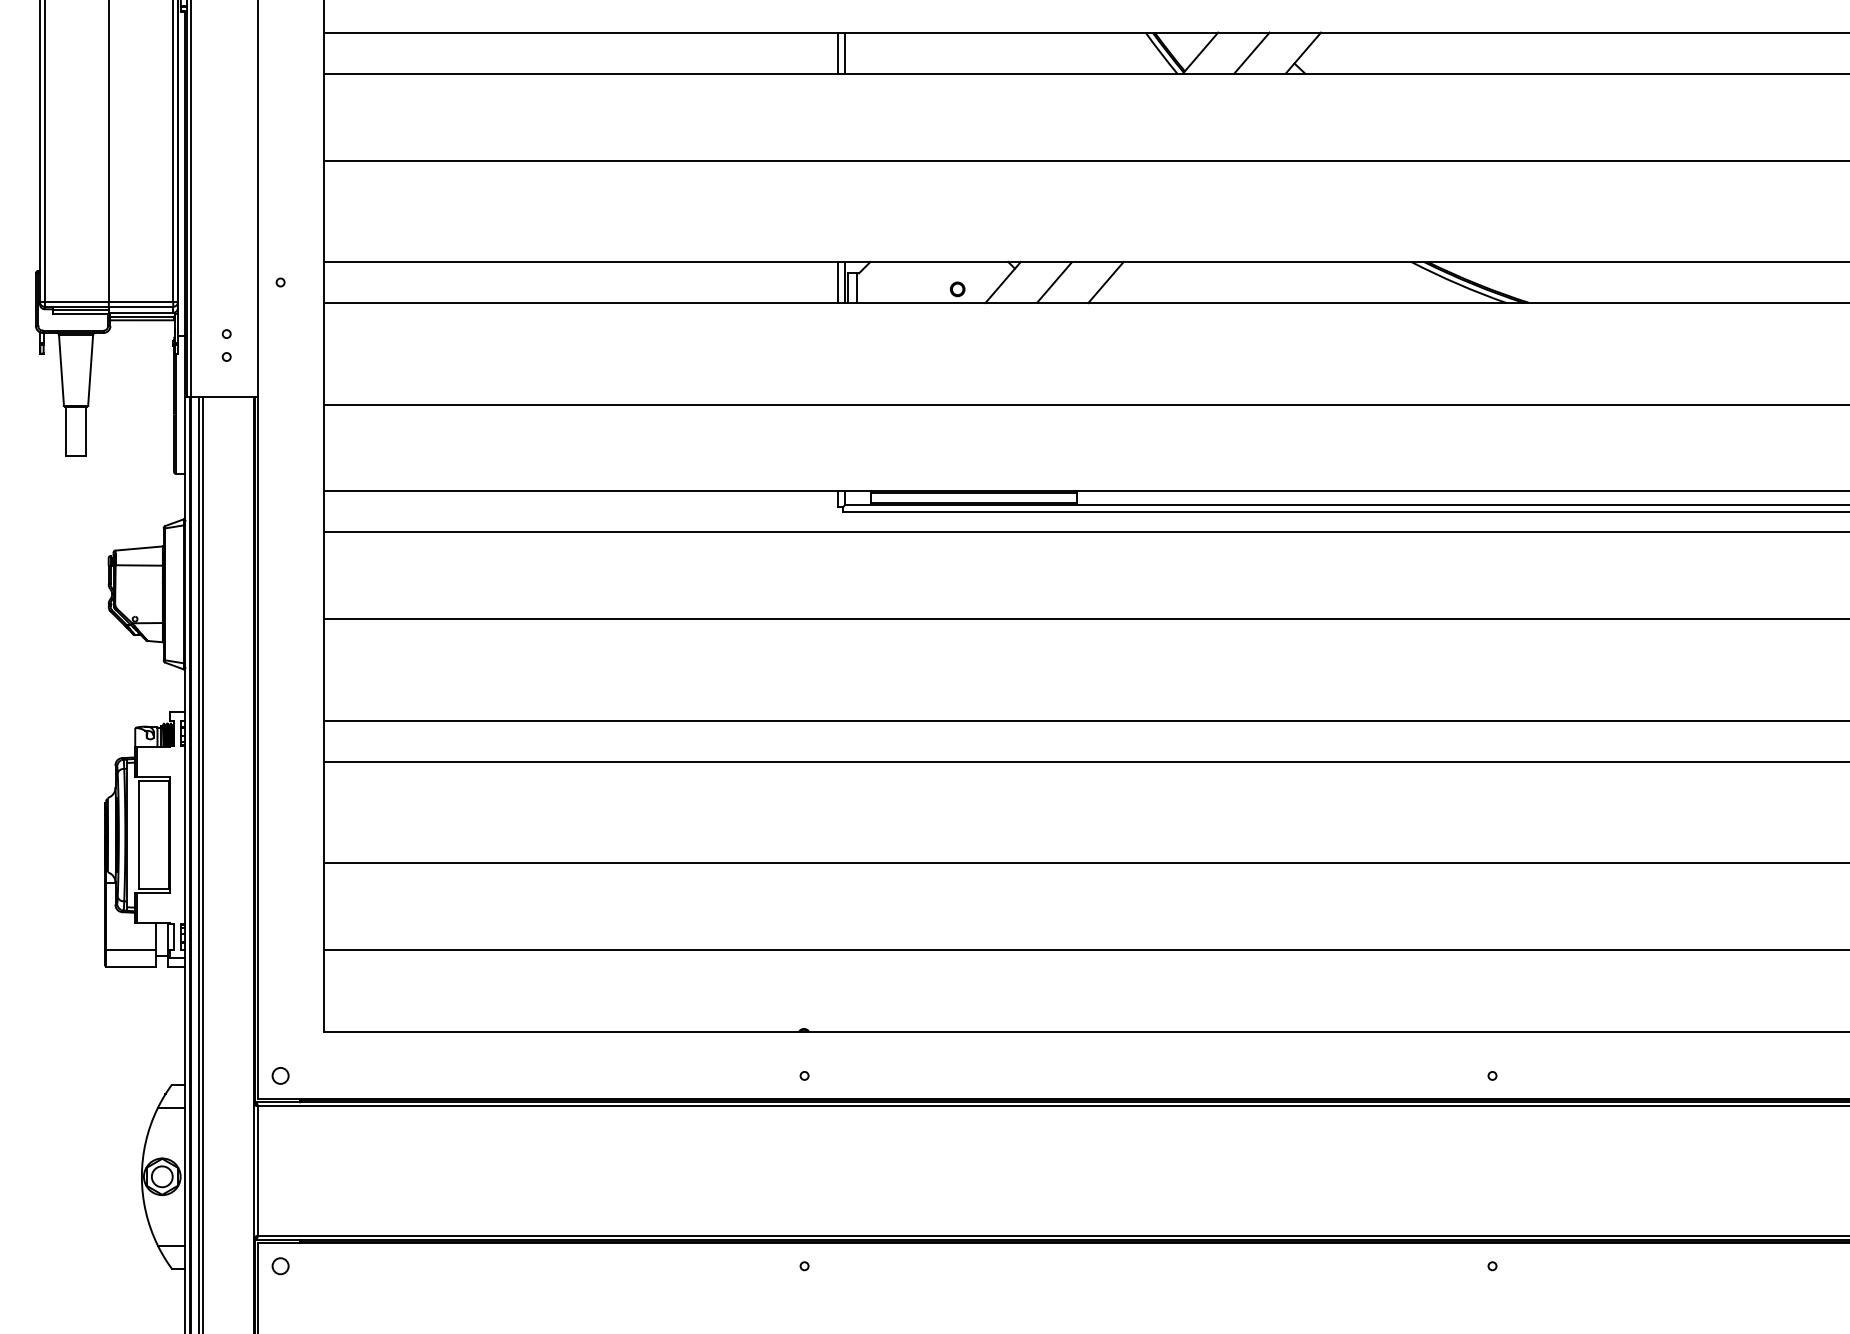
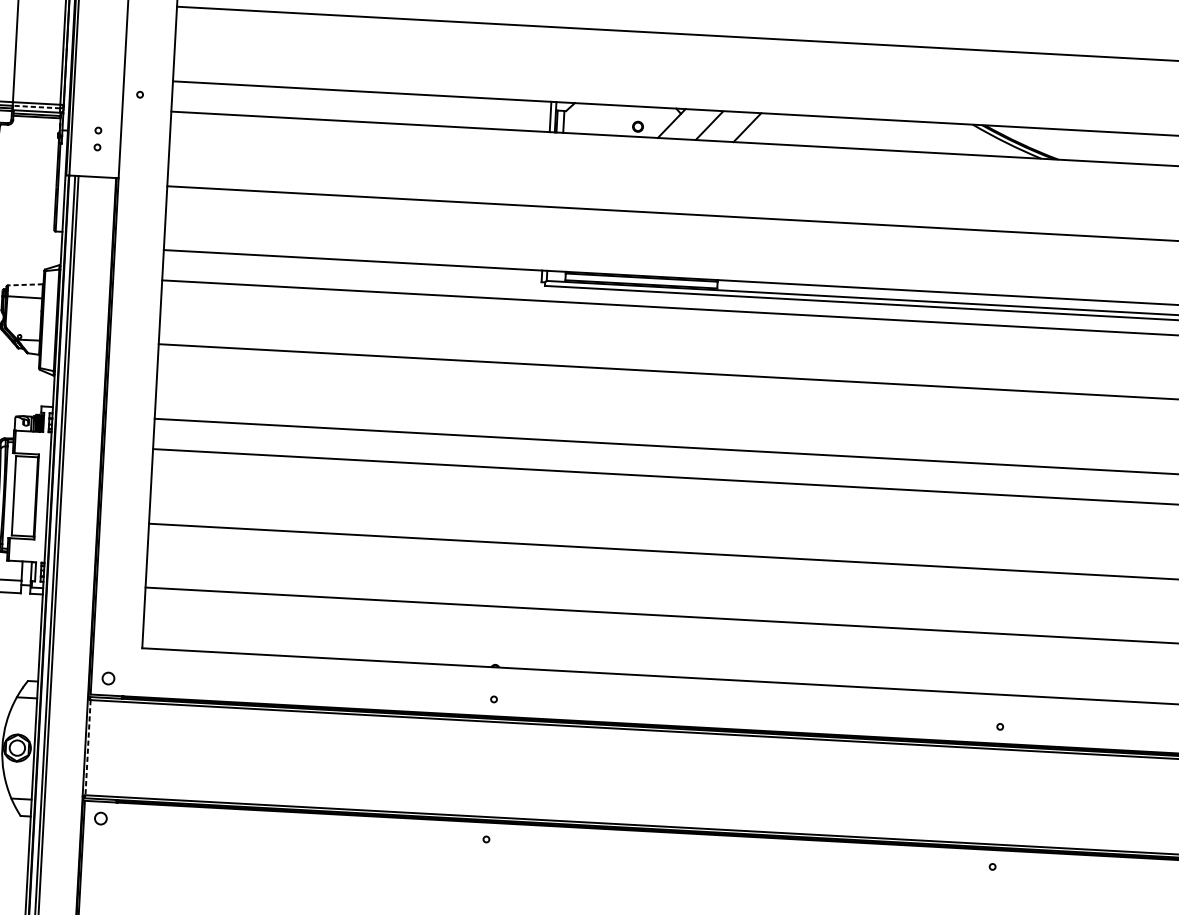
line: (140, 306) -> (36, 106), solid -> dashed
line: (139, 548) -> (25, 284), solid -> dashed
line: (258, 1171) -> (88, 748), solid -> dashed

